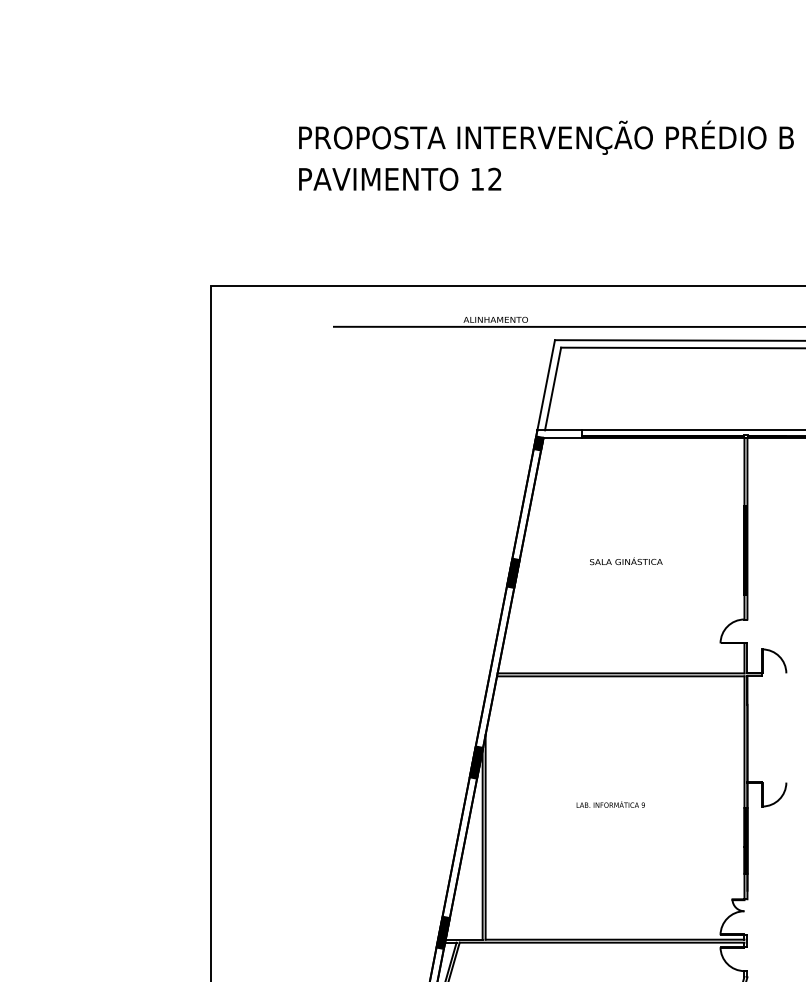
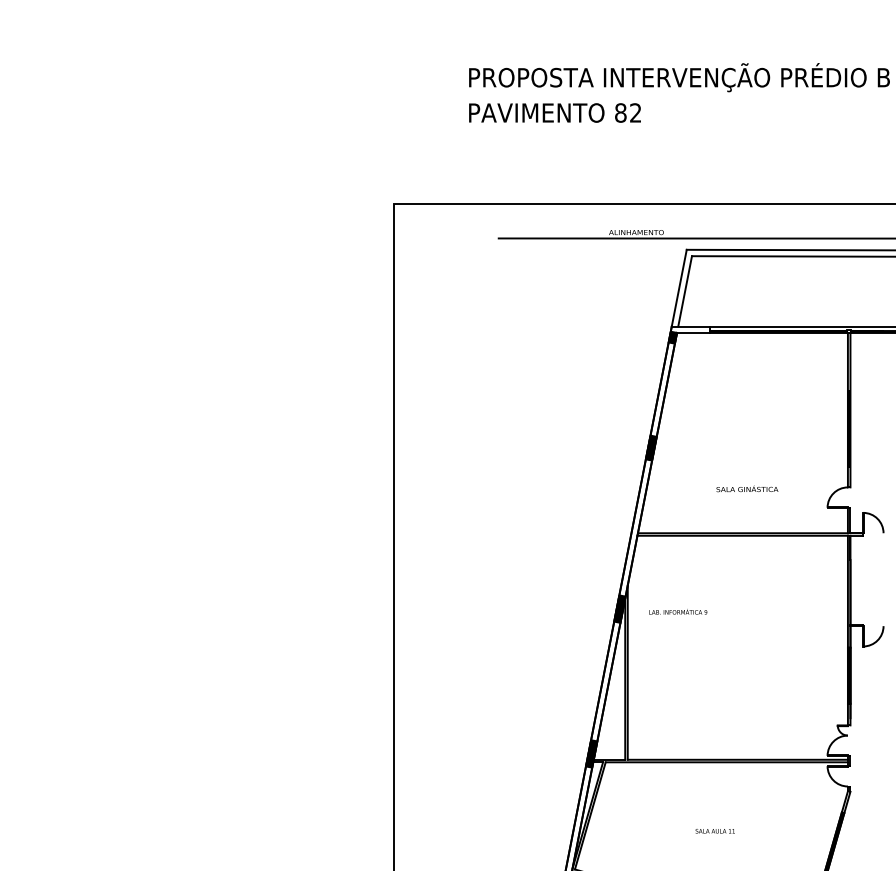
text: (477, 178) -> (620, 112), 12 -> 82
text: (626, 560) -> (747, 488), moved
text: (611, 804) -> (678, 611), moved

